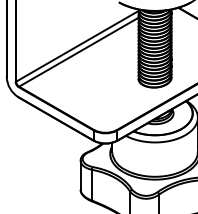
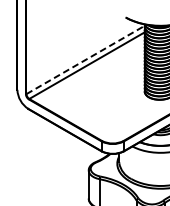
line: (77, 46) -> (85, 60), solid -> dashed

